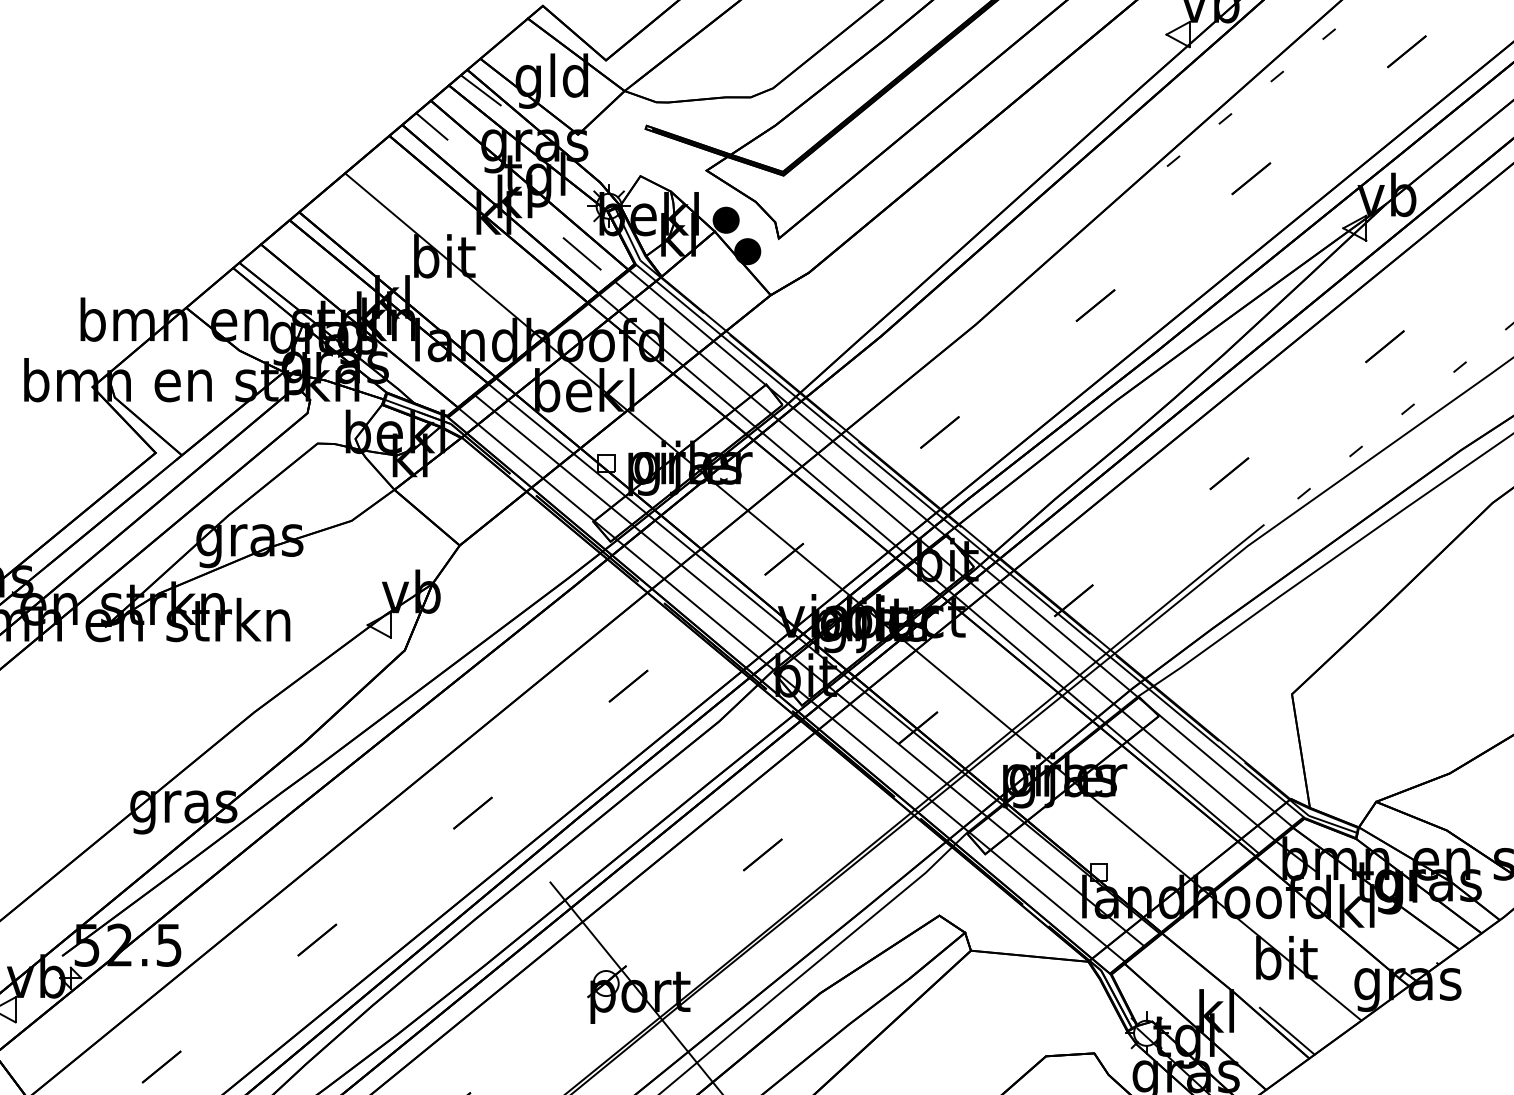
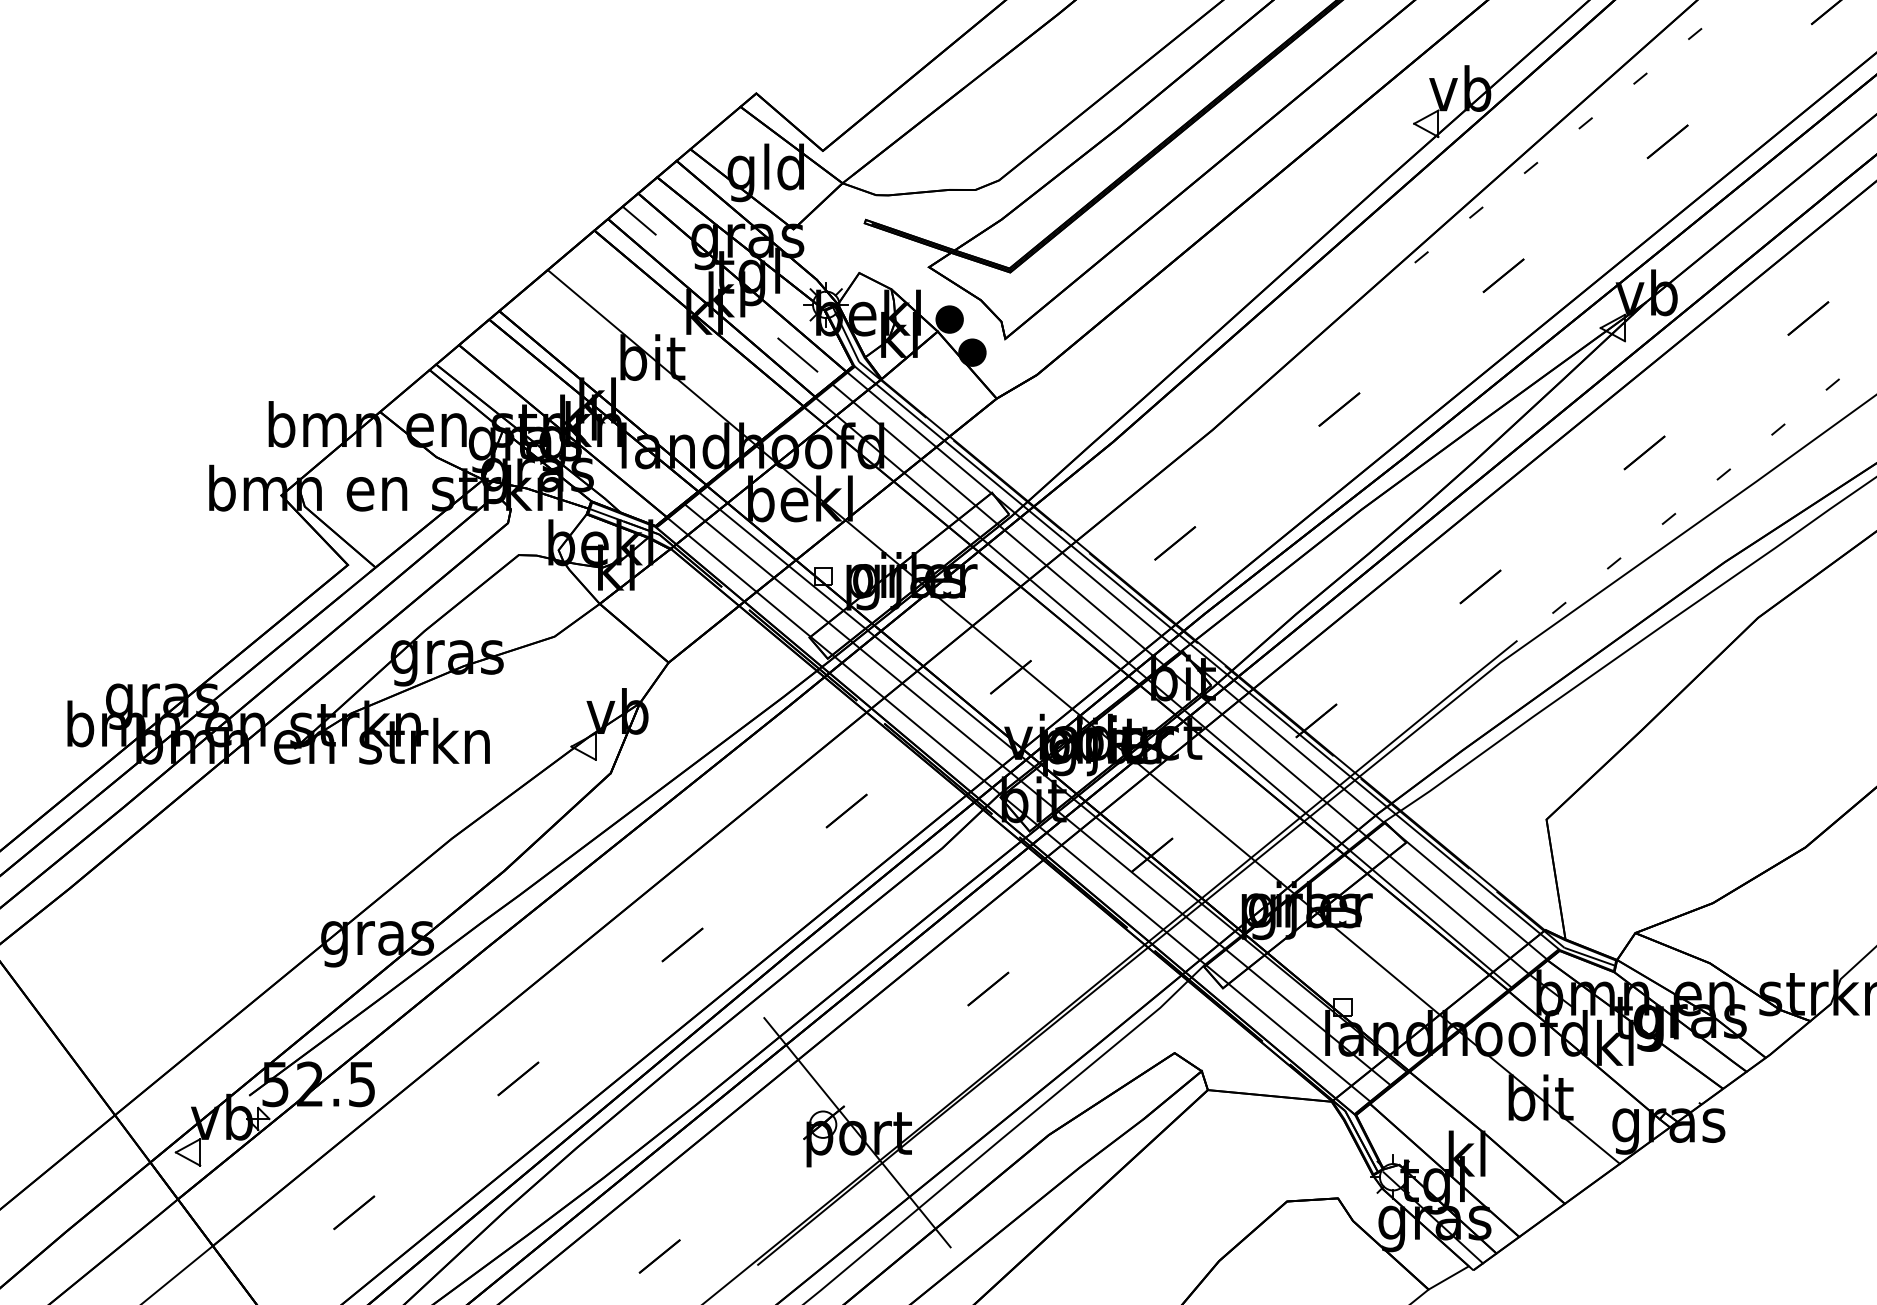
line: (480, 90) -> (690, 182), removed
line: (1287, 1030) -> (1541, 1174), removed

